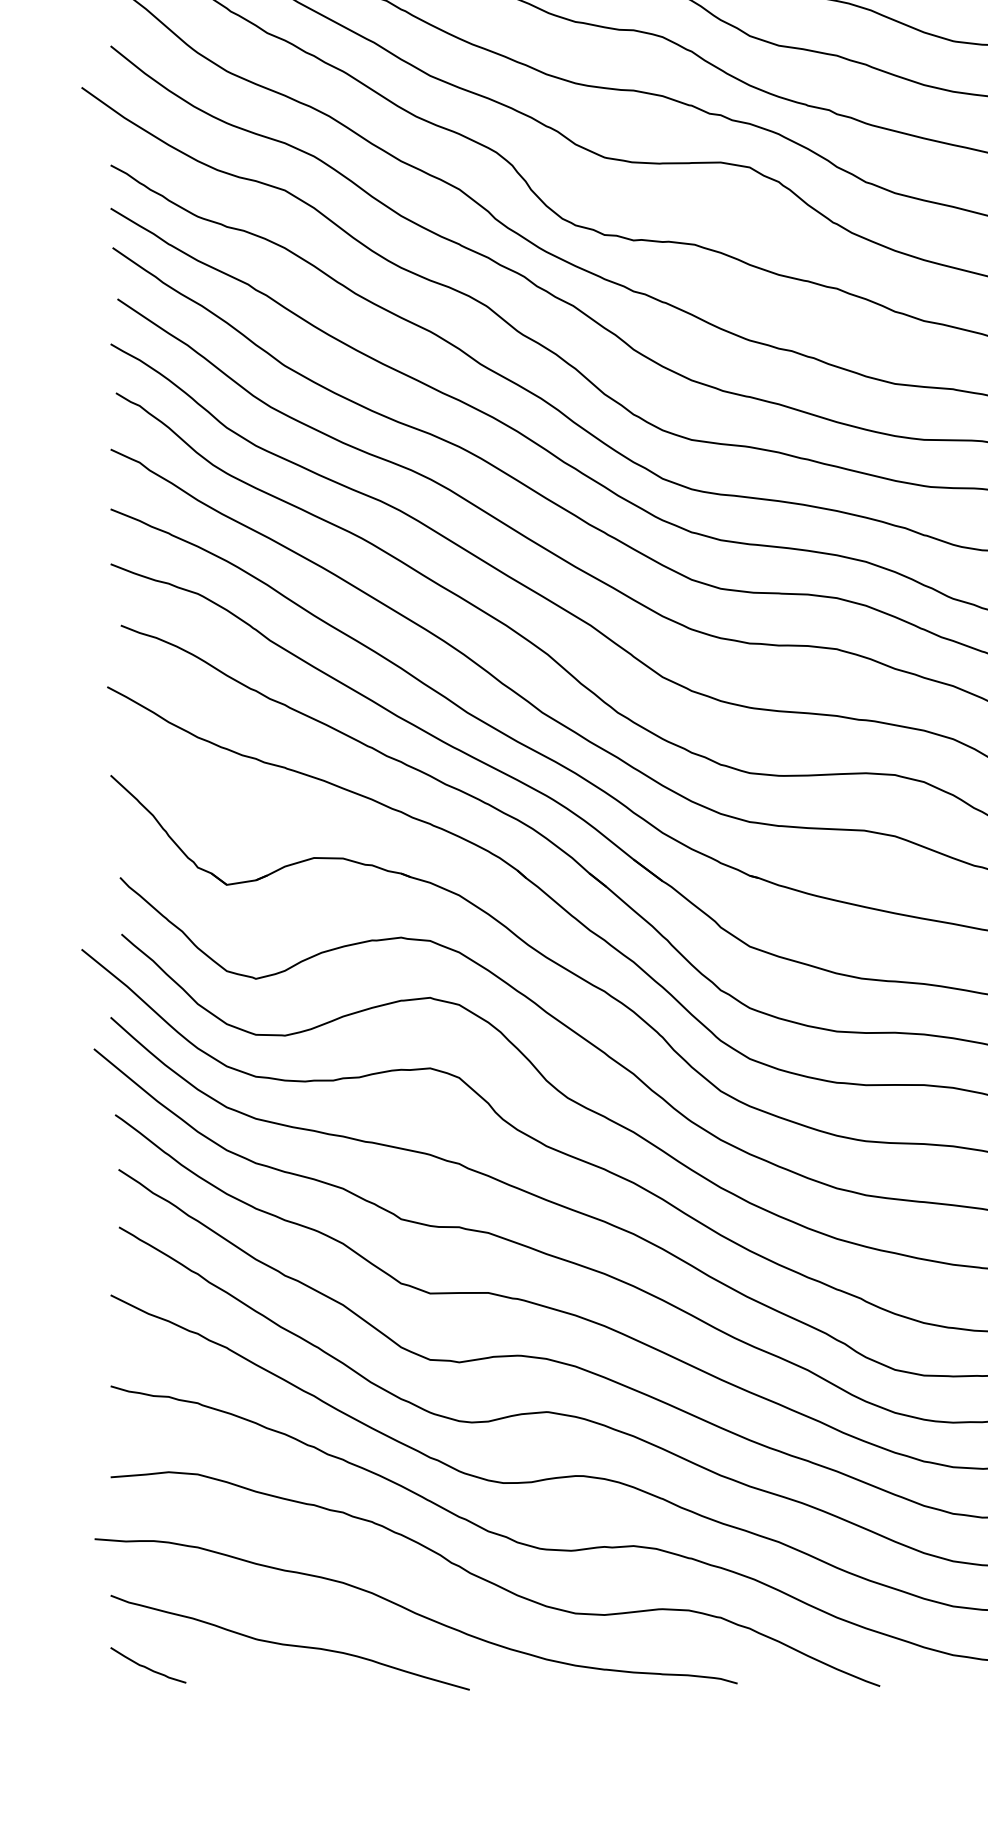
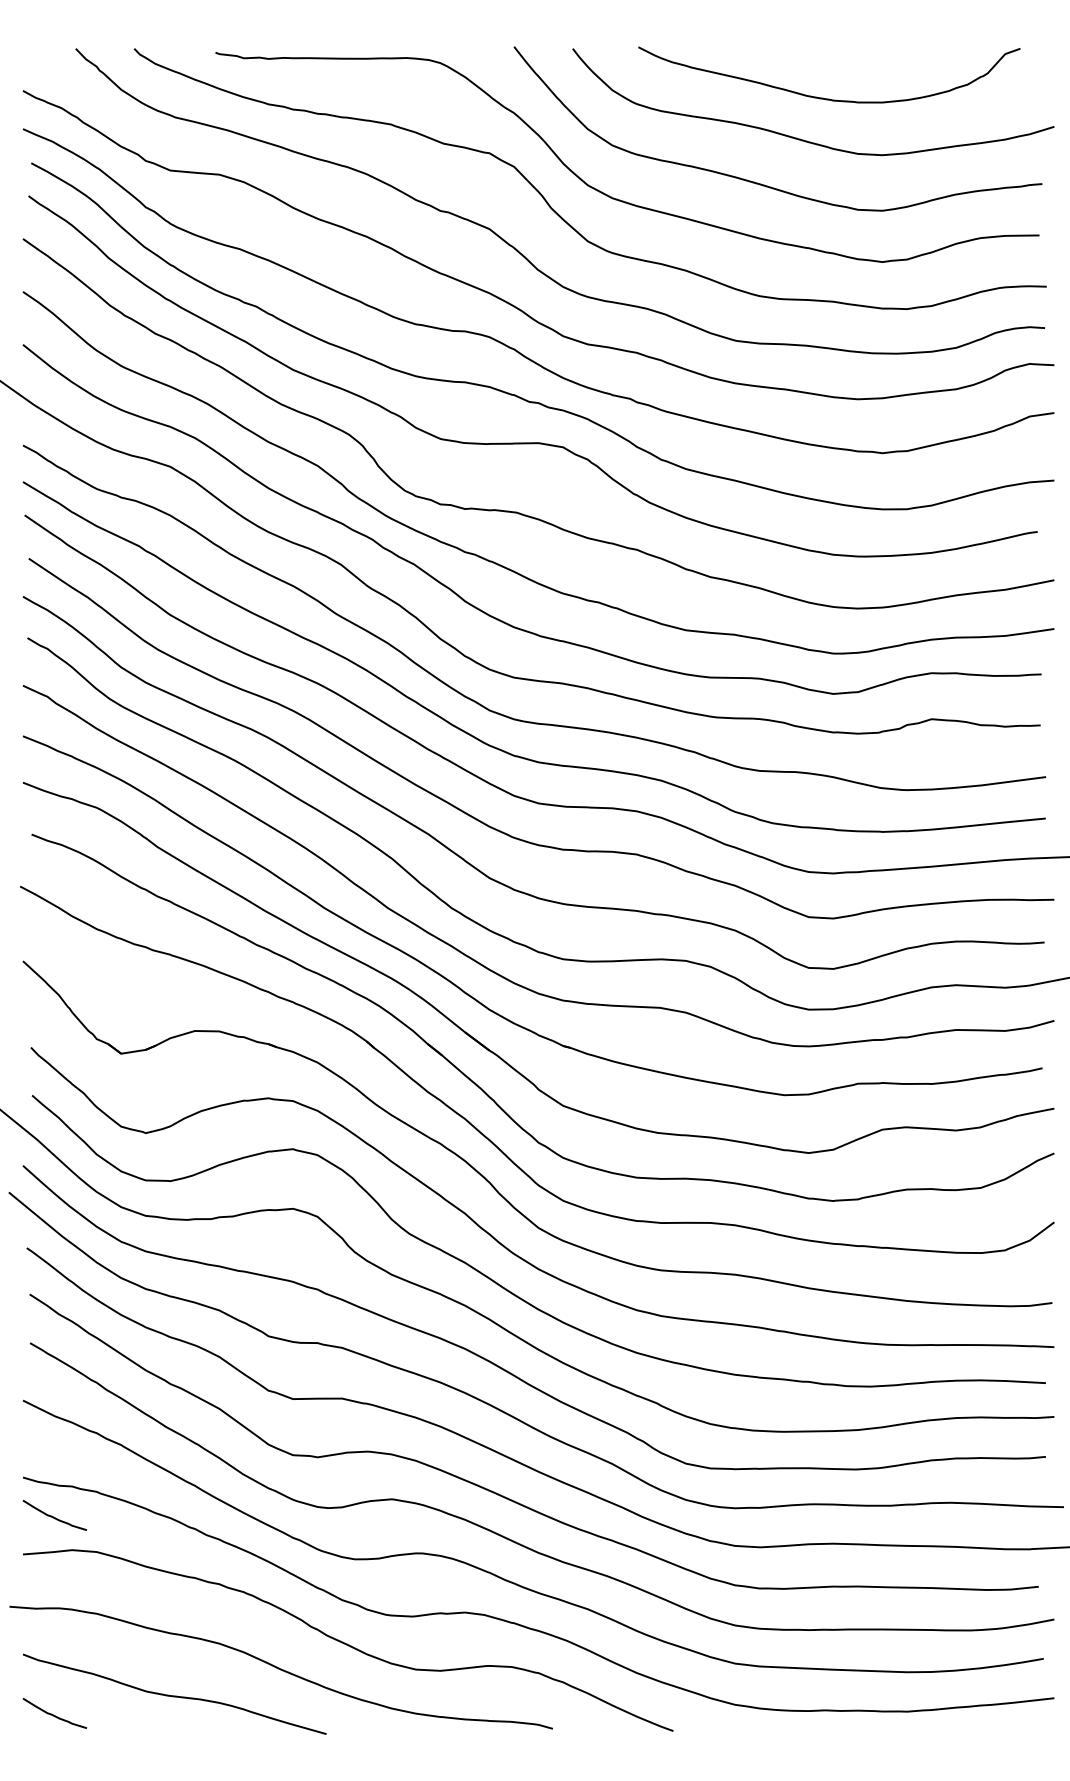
curve: (146, 1432) -> (53, 1516), added

